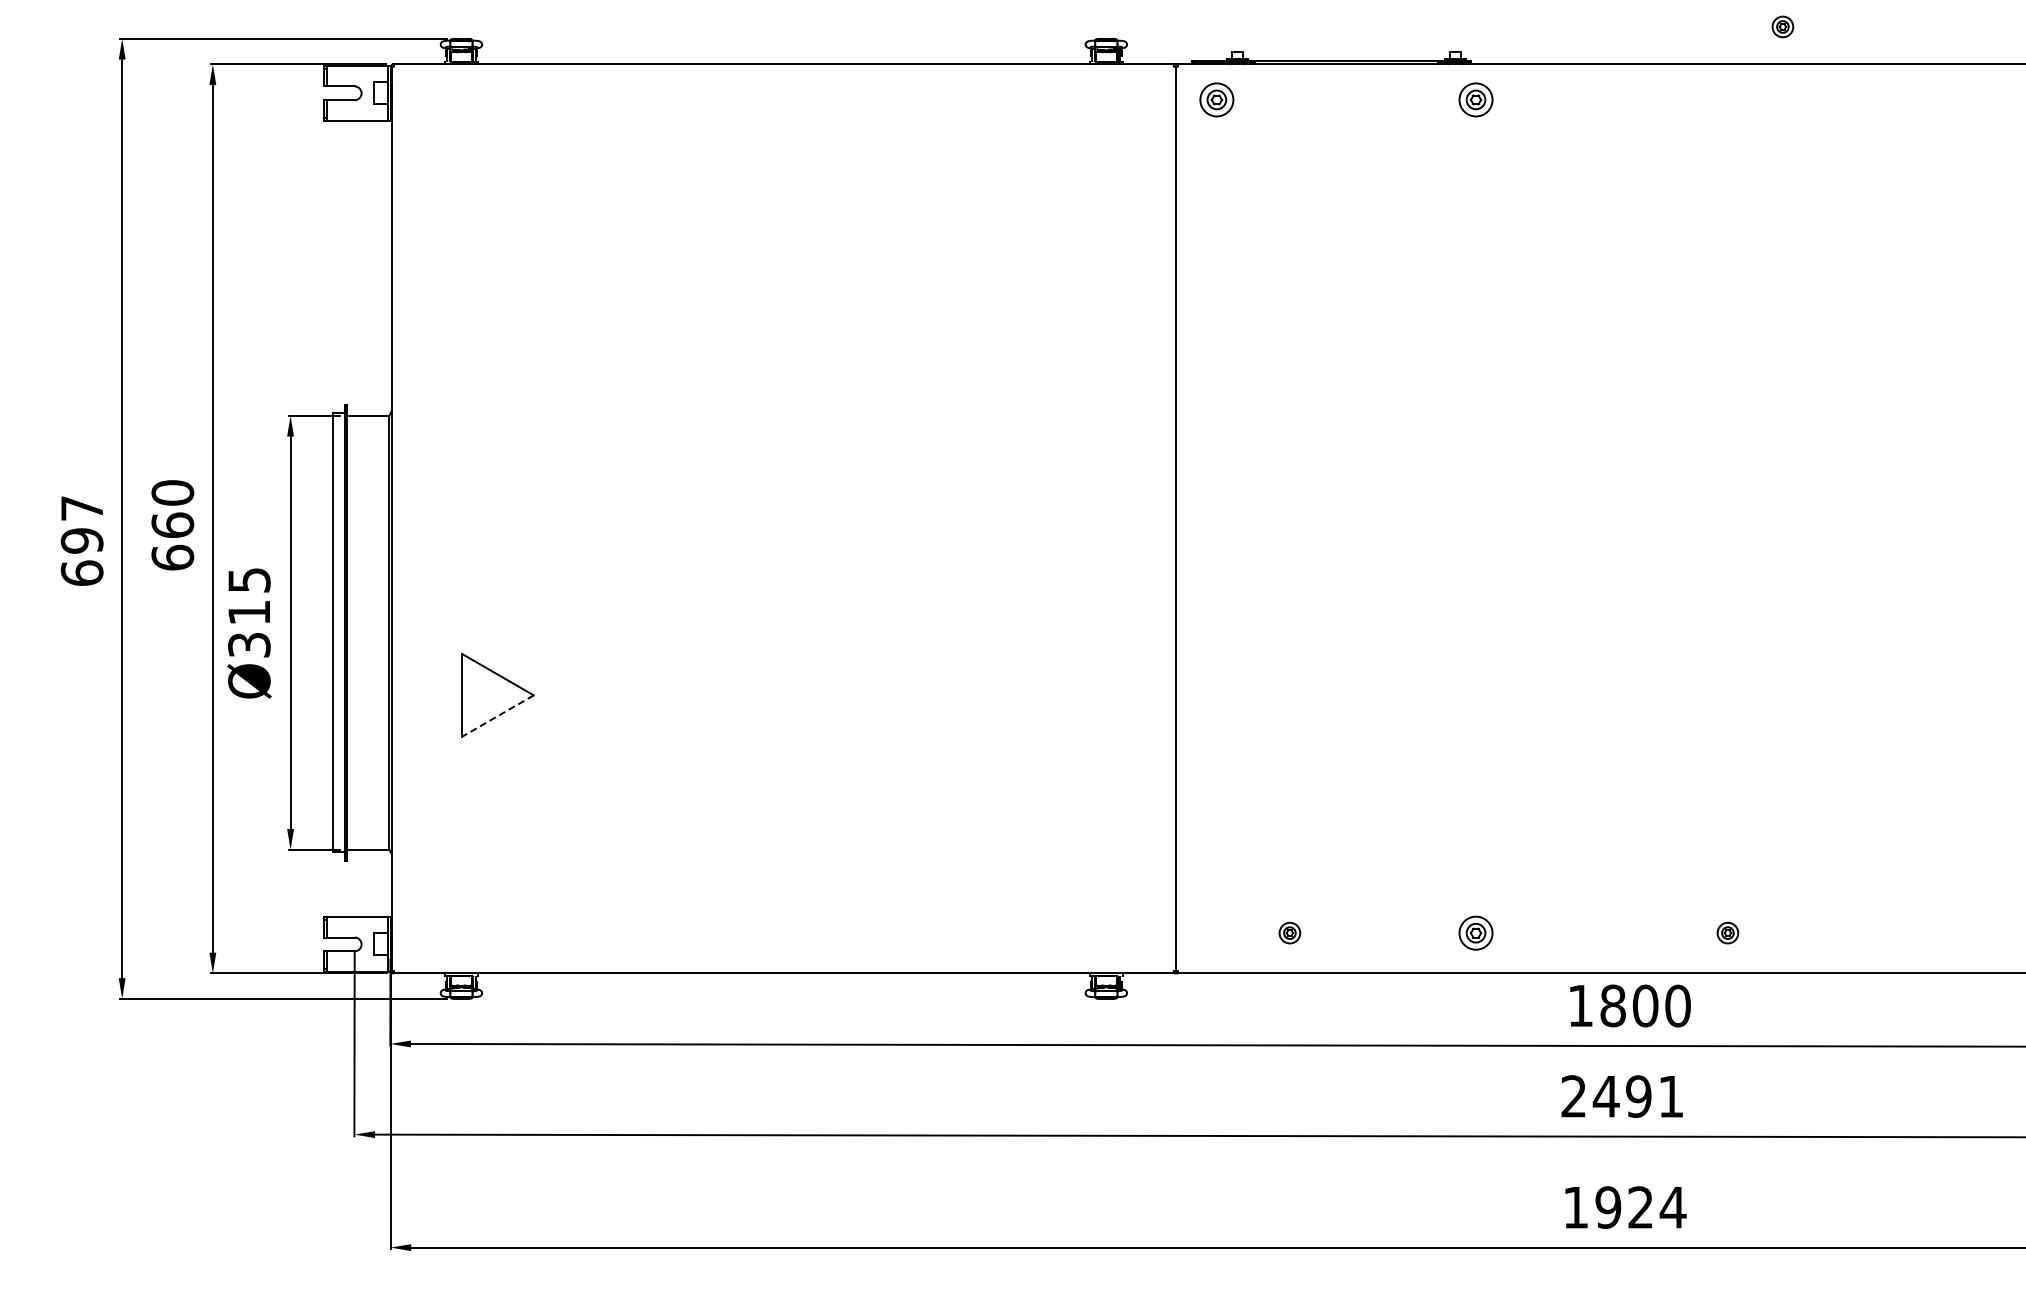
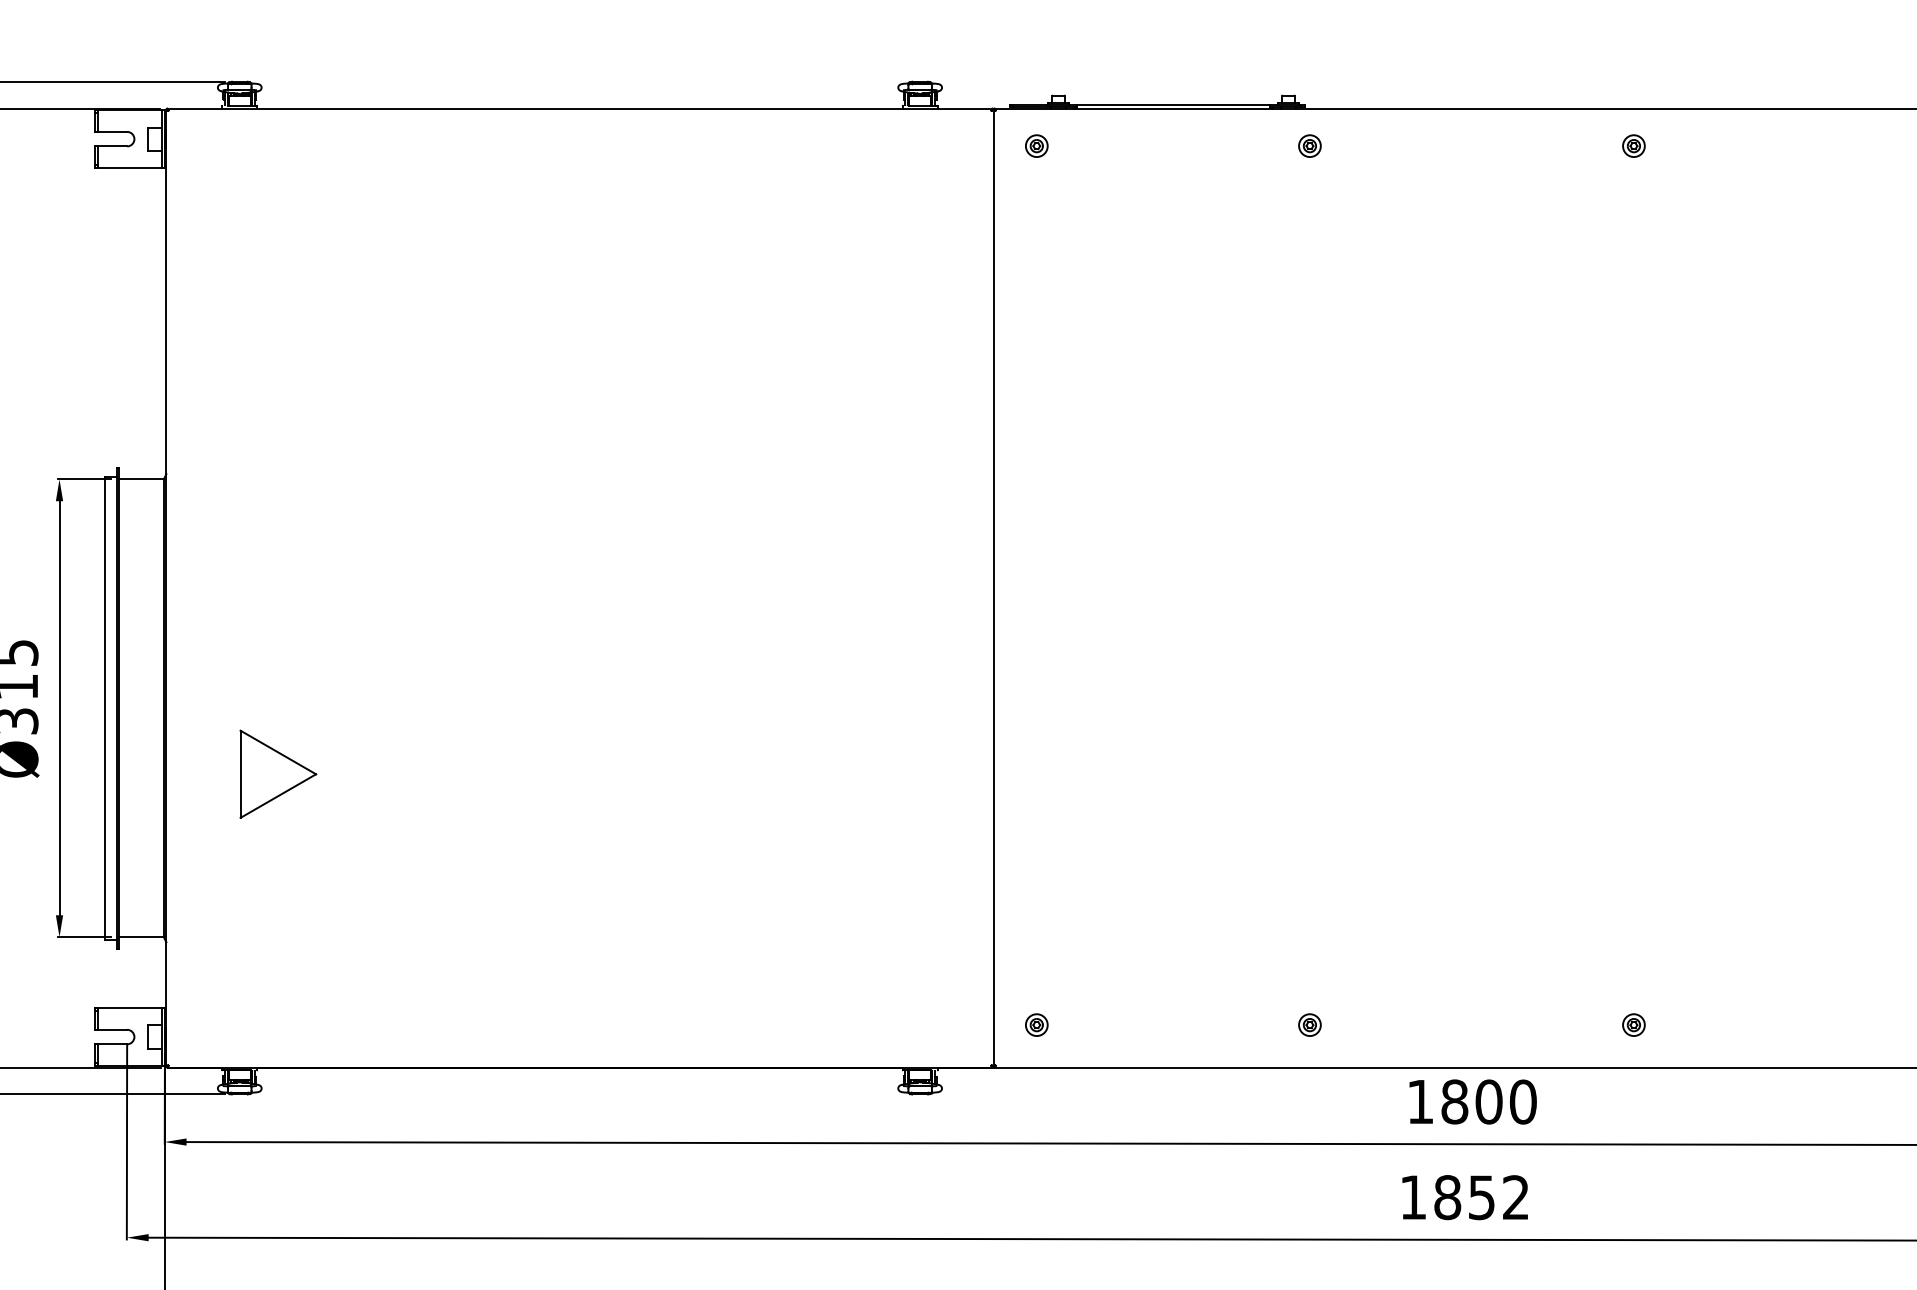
part: (1782, 26) -> (1633, 145), moved
part: (1216, 99) -> (1036, 145), size x0.62
part: (1475, 99) -> (1309, 145), size x0.62
line: (497, 716) -> (277, 796), dashed -> solid
part: (1289, 932) -> (1036, 1024), moved
part: (1475, 932) -> (1309, 1024), size x0.62
part: (1727, 932) -> (1633, 1024), moved
text: (1621, 1096) -> (1463, 1197), 2491 -> 1852

